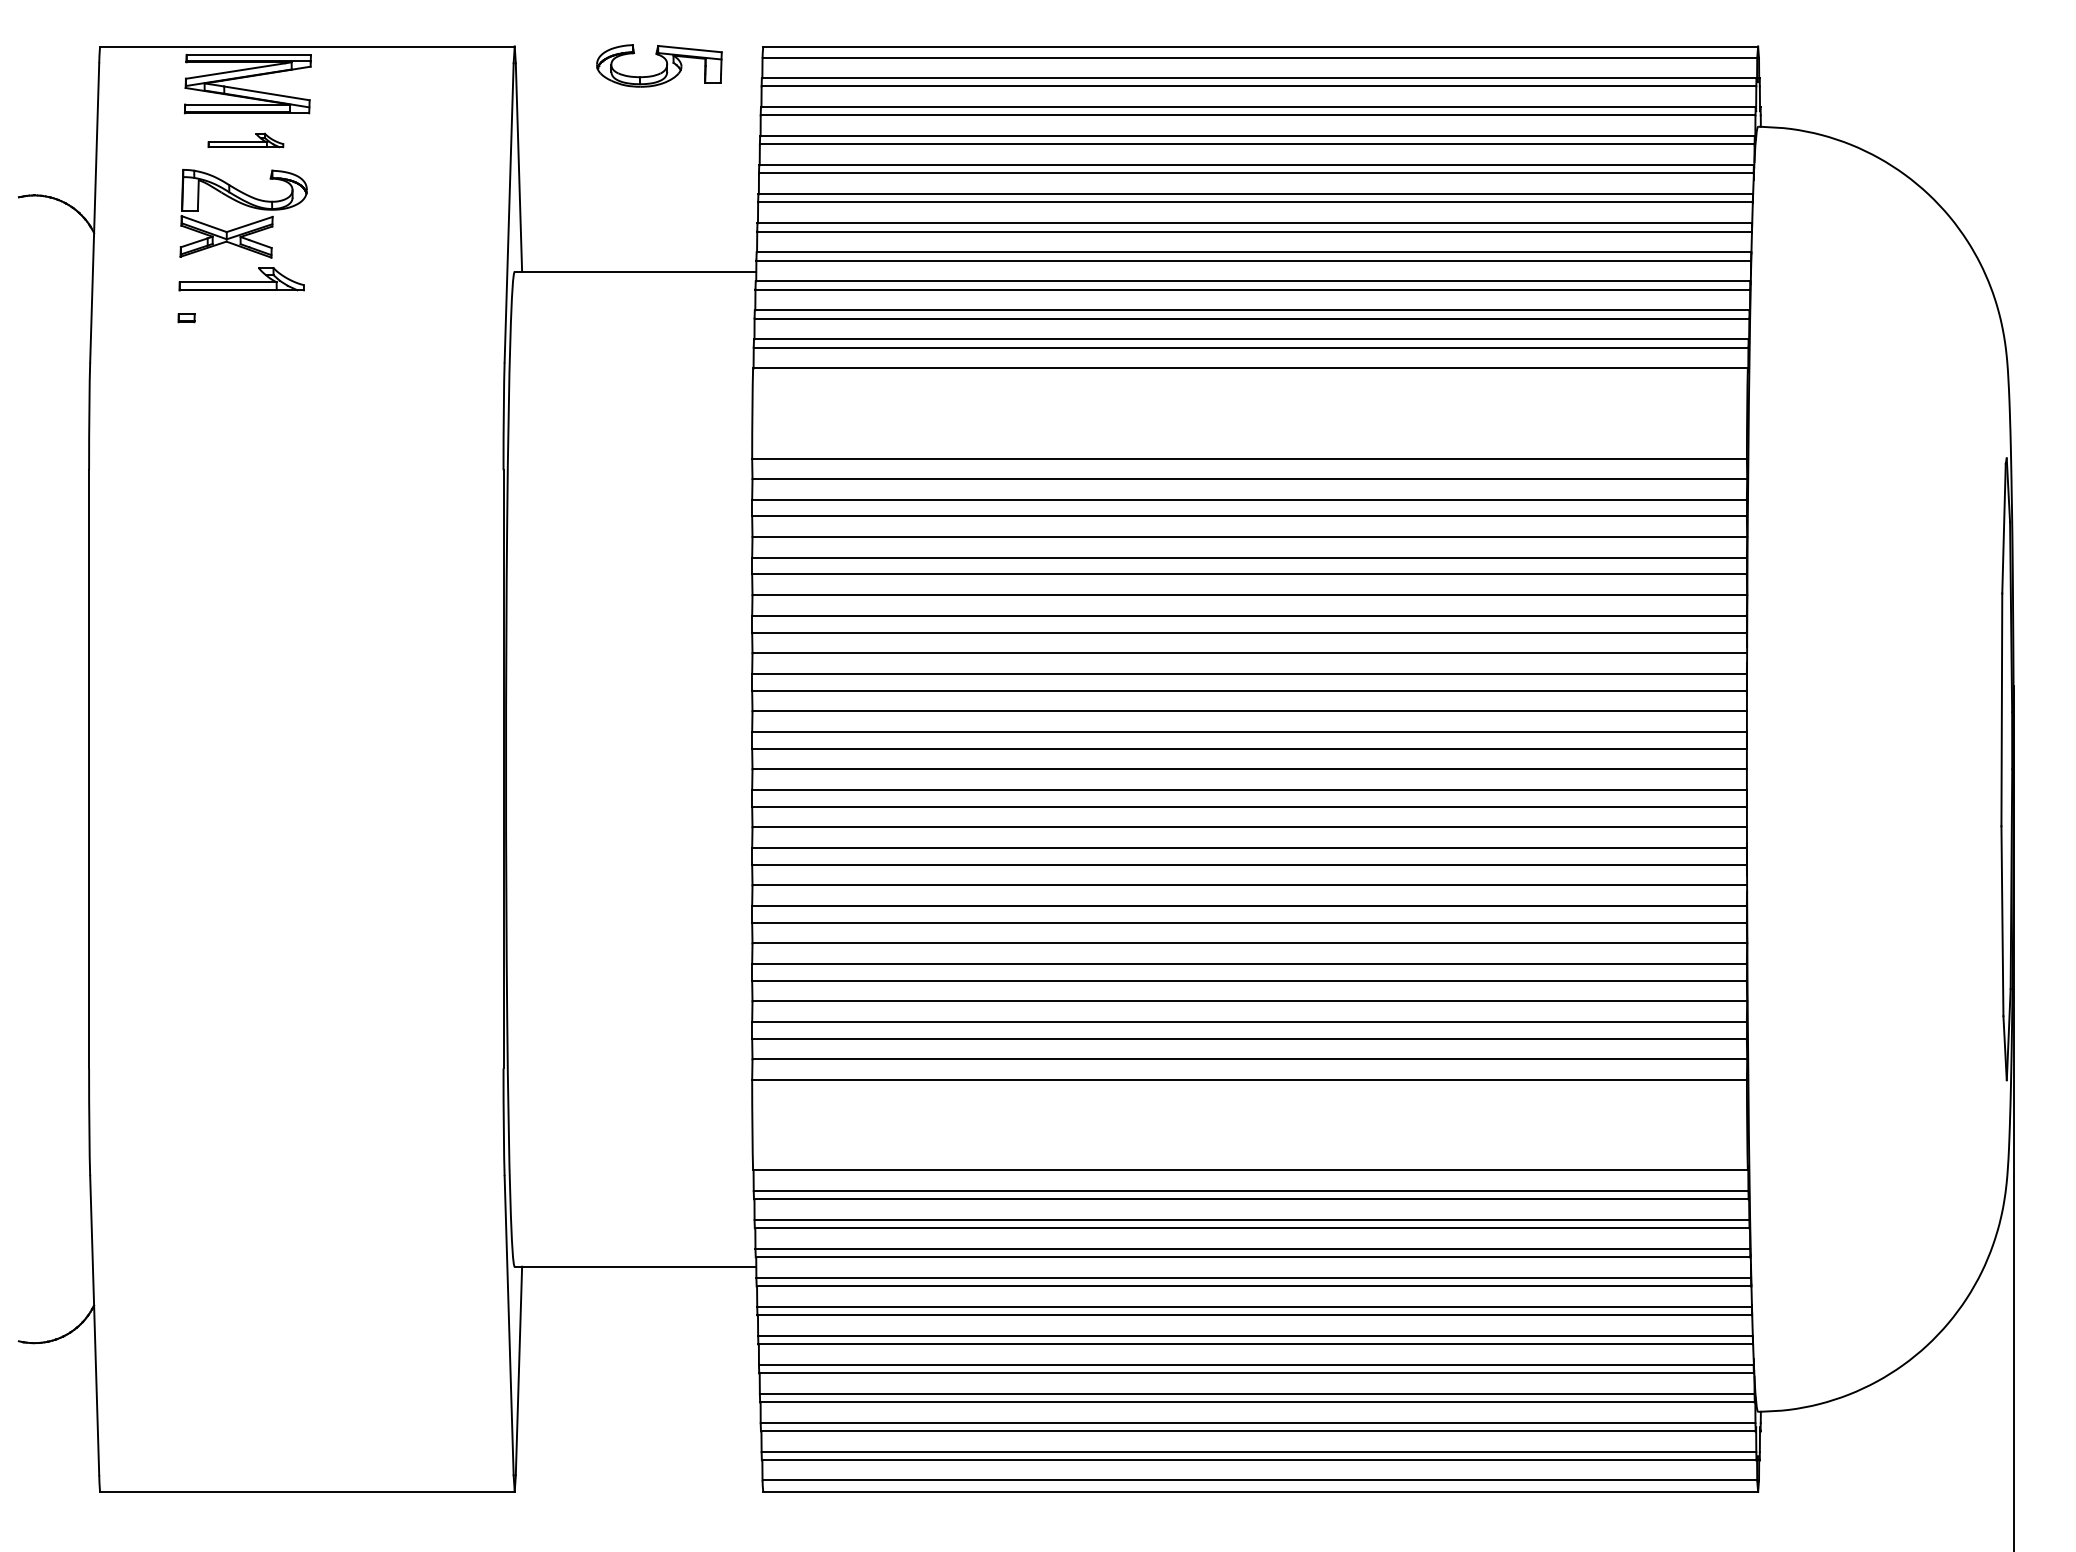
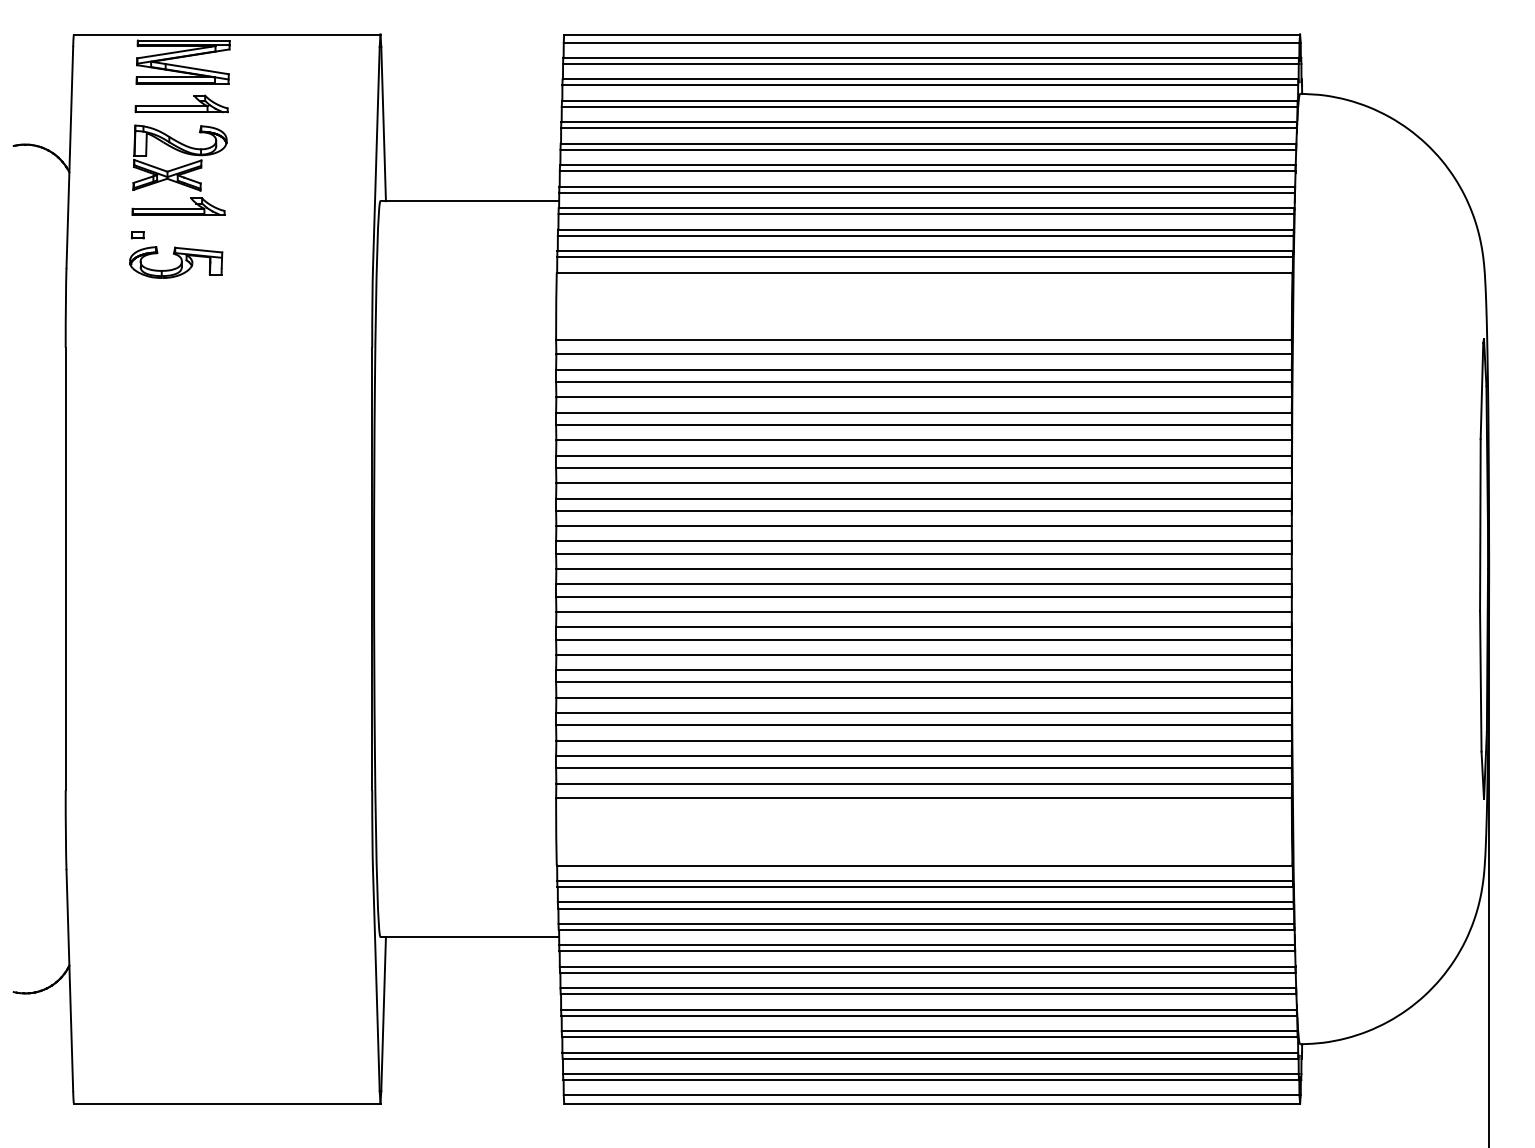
part: (665, 67) -> (180, 263), moved
part: (245, 140) -> (181, 103), size x1.67

